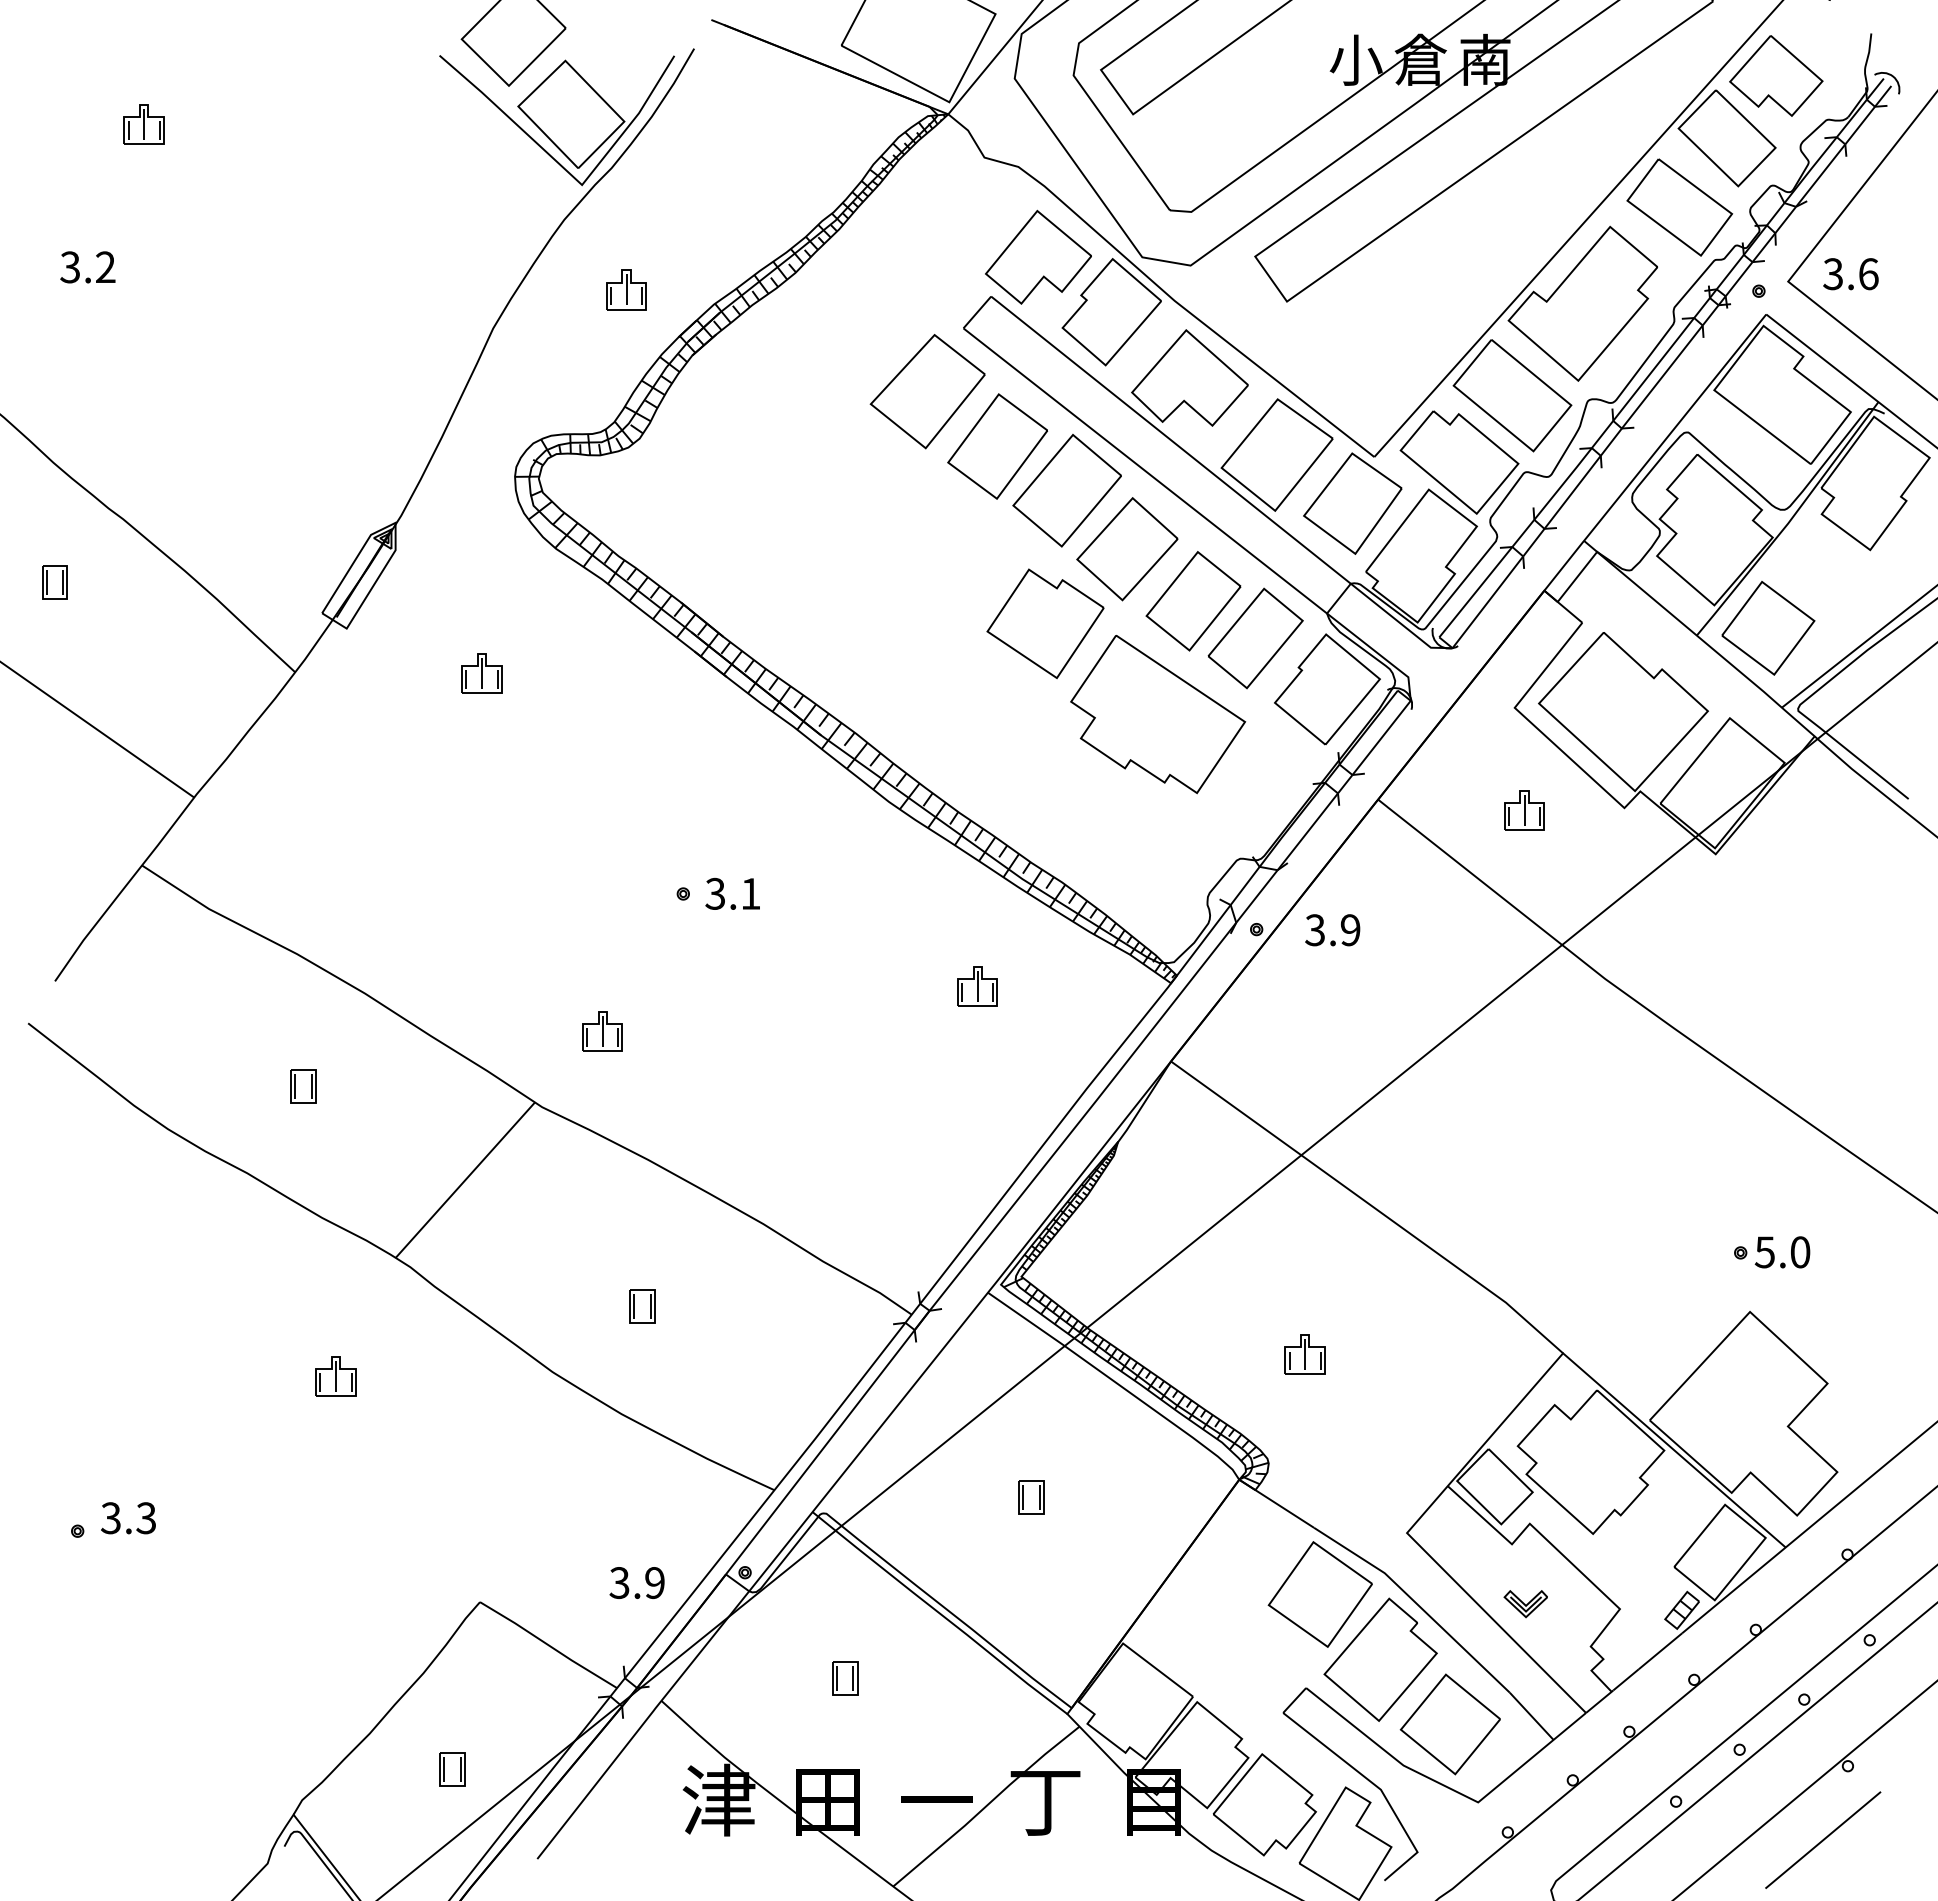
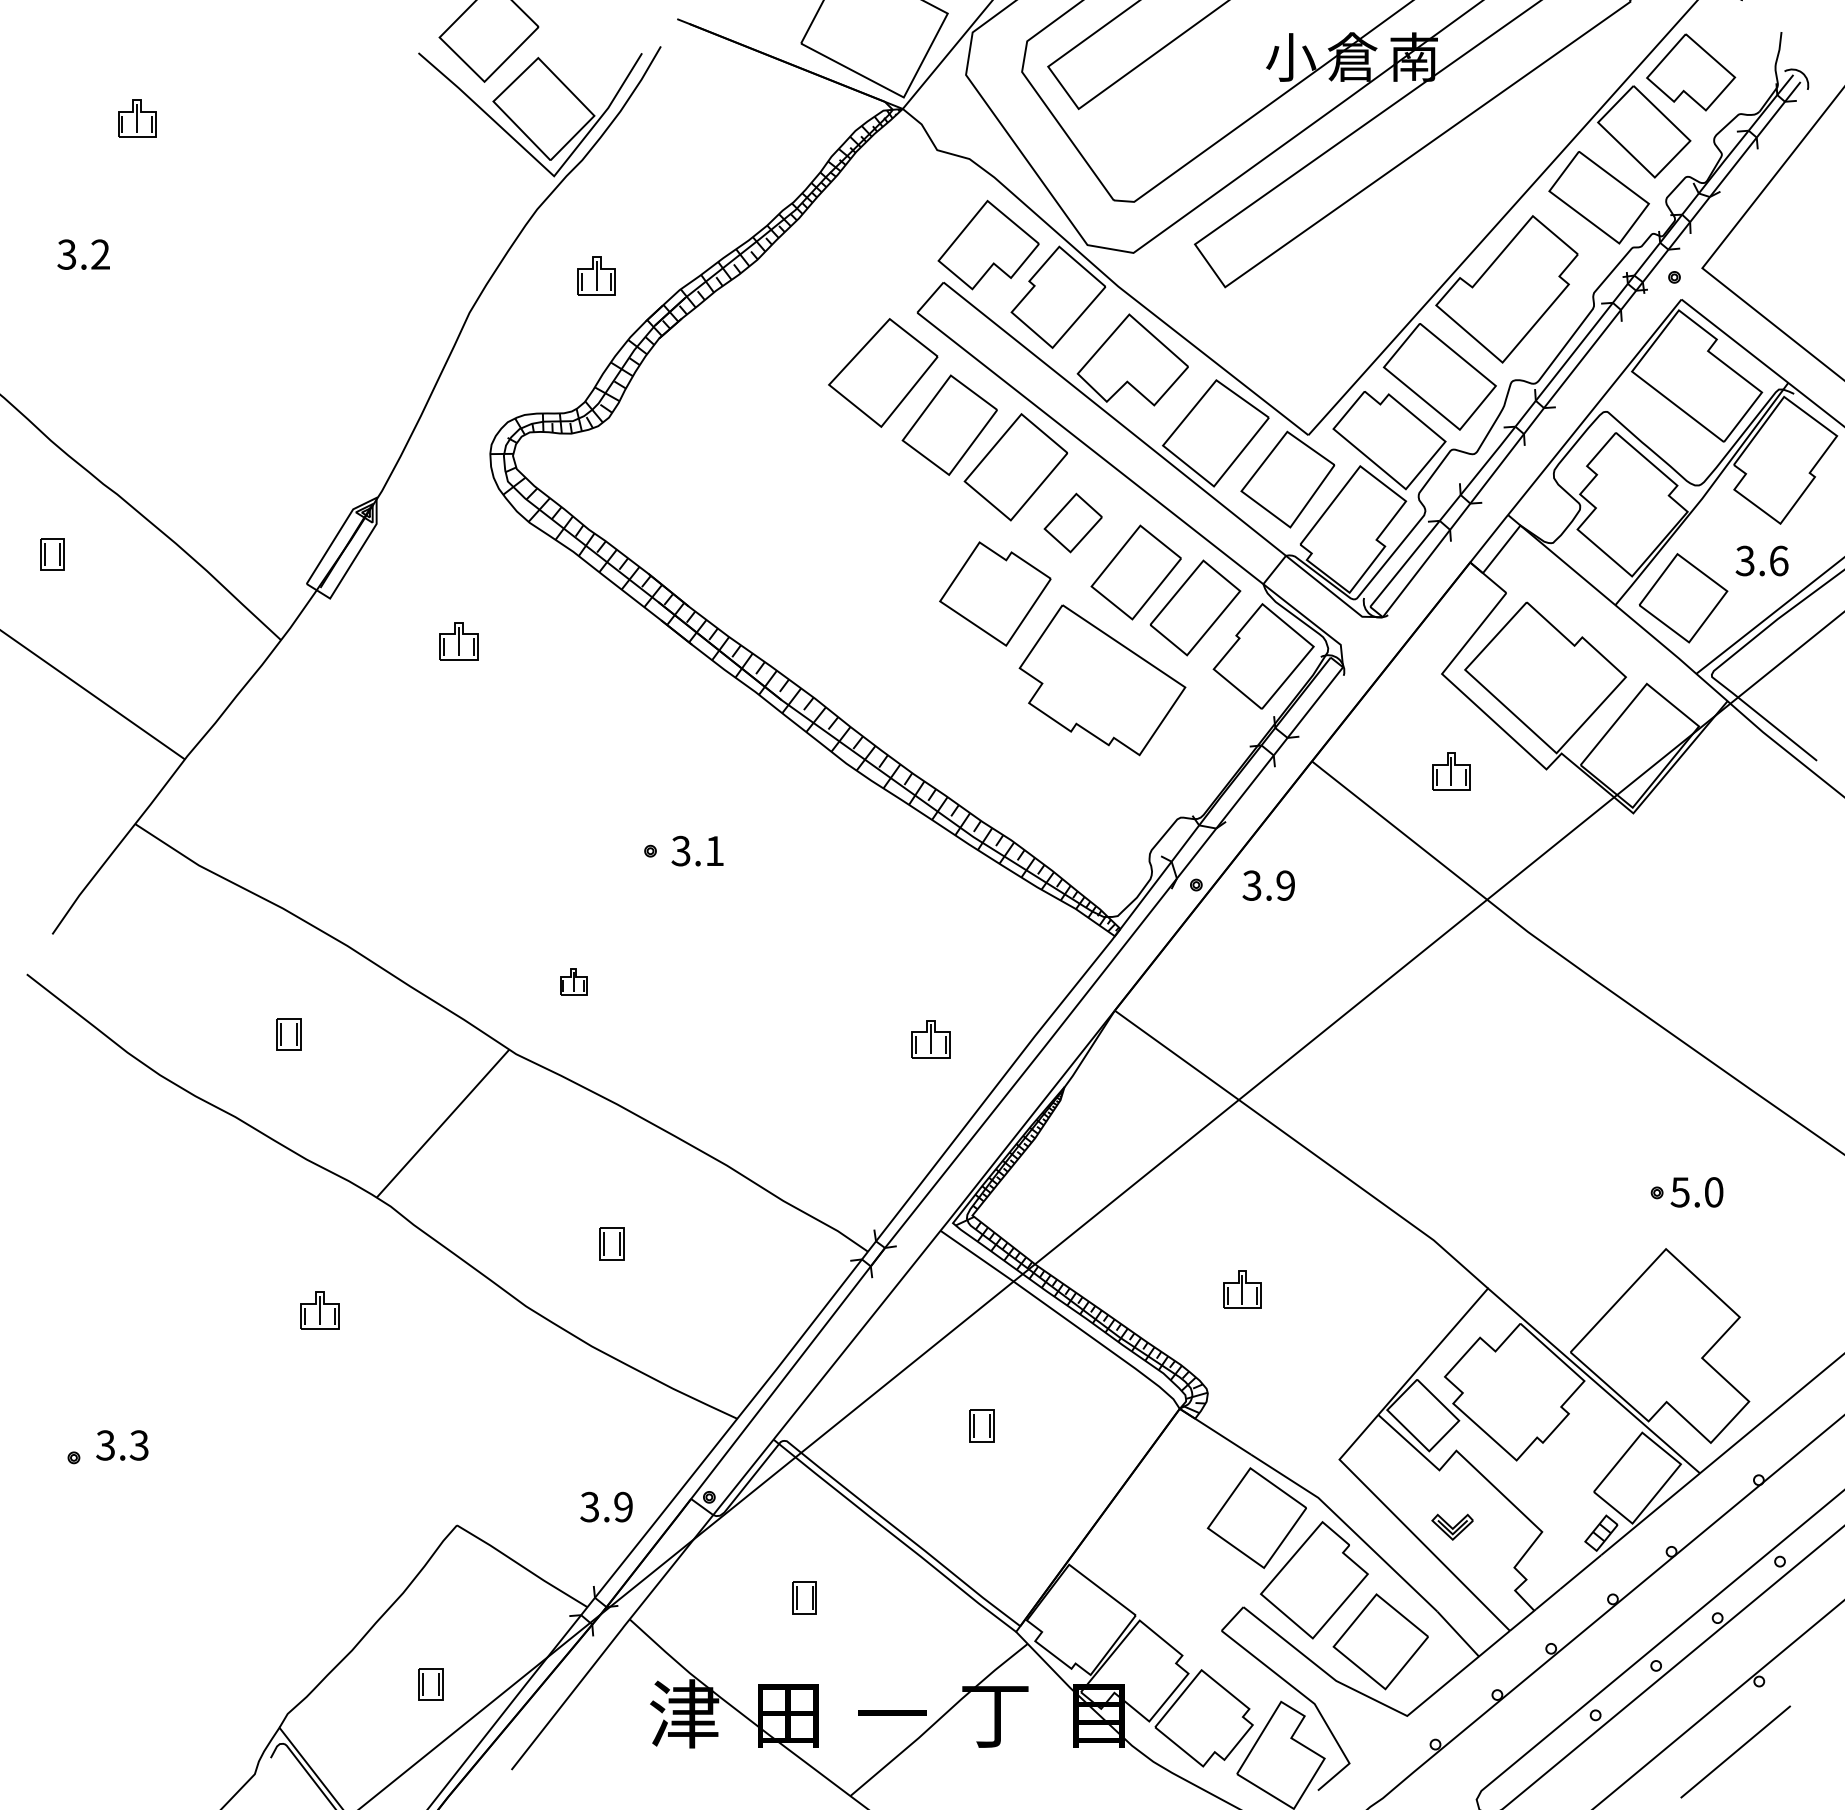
text: (1850, 274) -> (1761, 561), moved
part: (1127, 549) -> (1073, 523), size x0.6
part: (977, 986) -> (930, 1039), moved
part: (602, 1031) -> (573, 982), size x0.7

